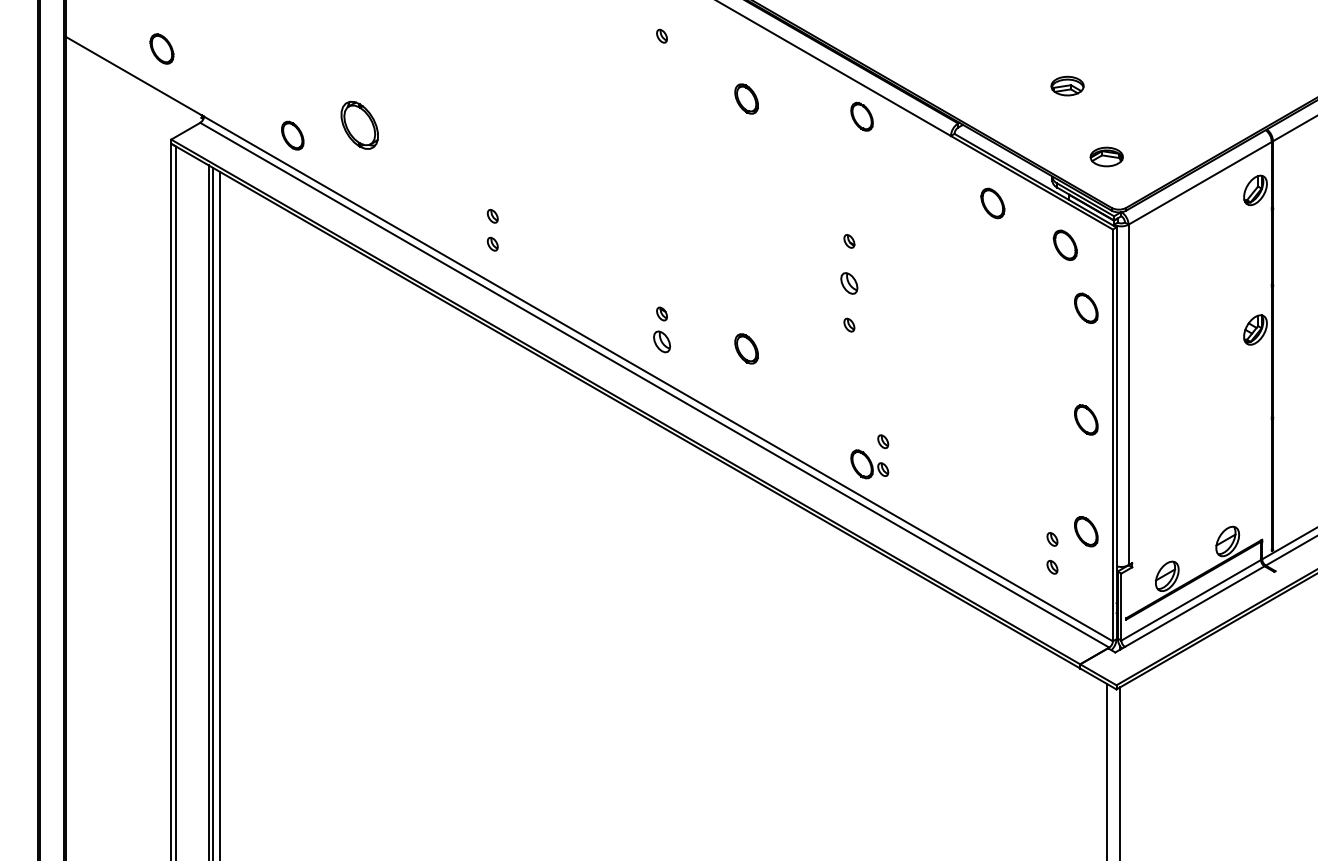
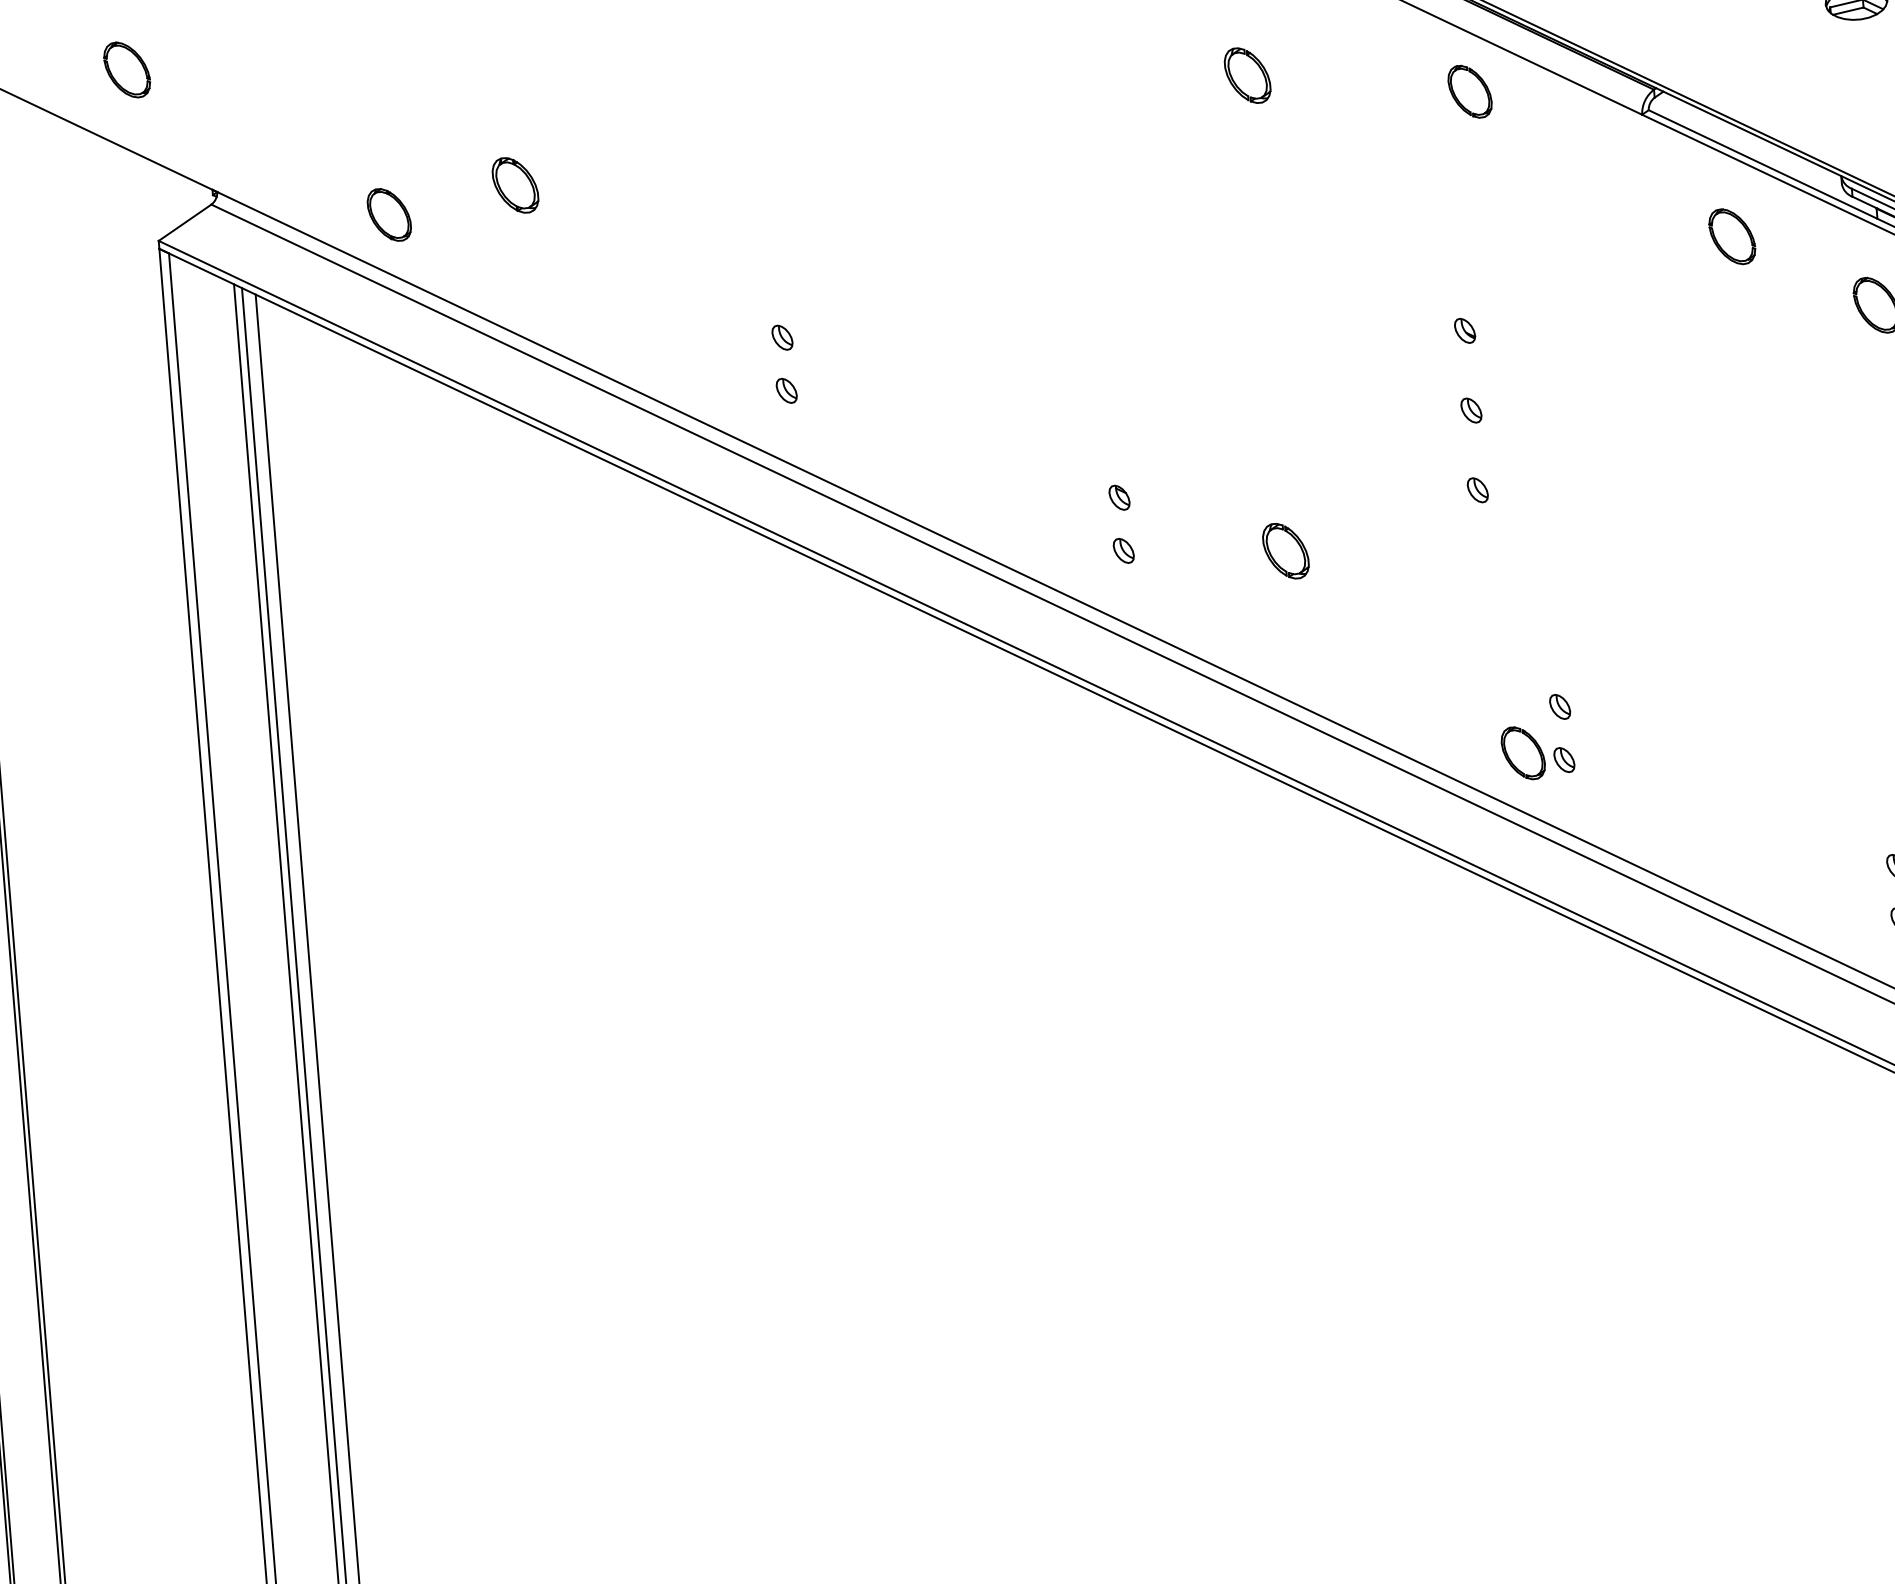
part: (359, 125) -> (514, 185), size x0.62
part: (849, 282) -> (1471, 409), size x0.62
part: (661, 341) -> (1122, 550), size x0.62

